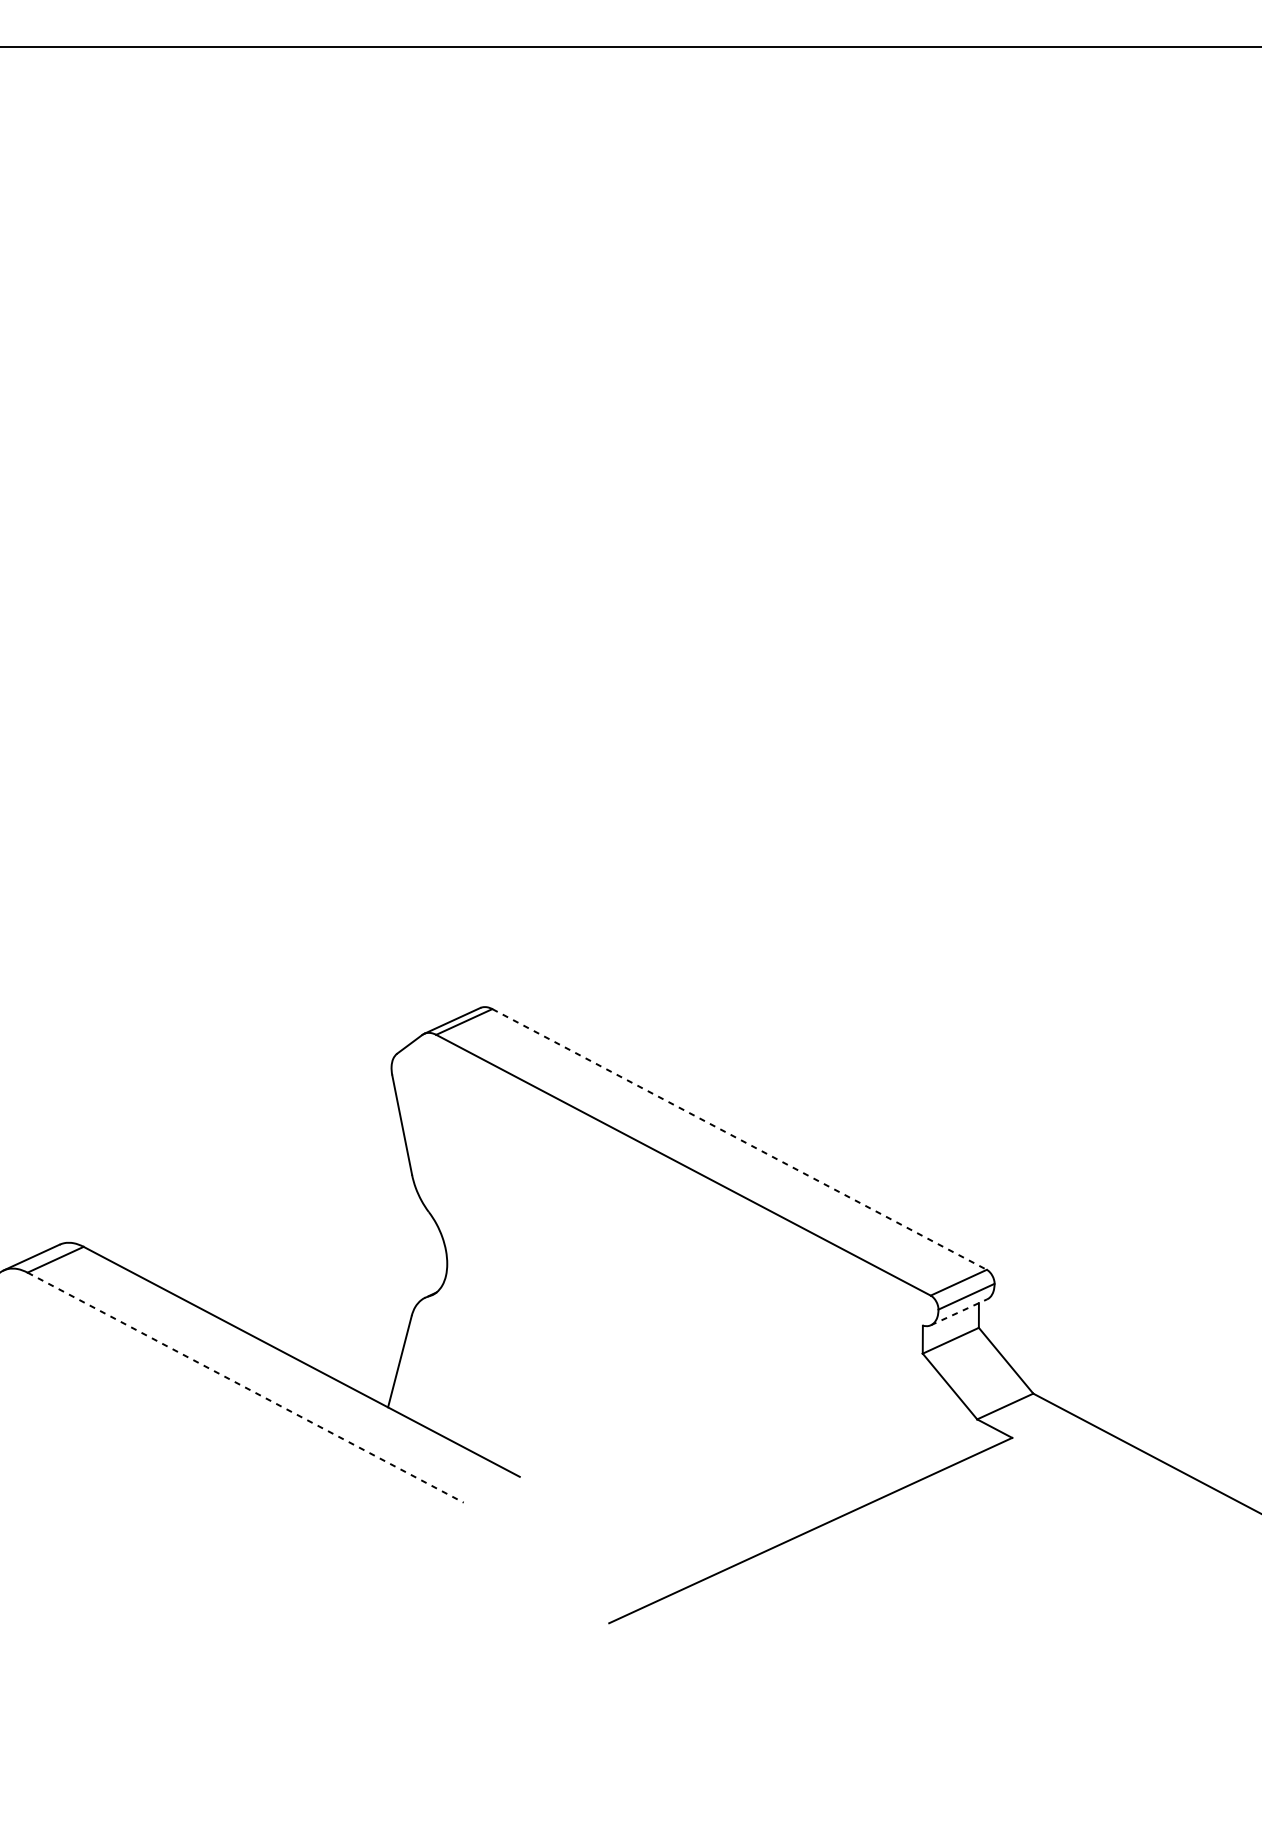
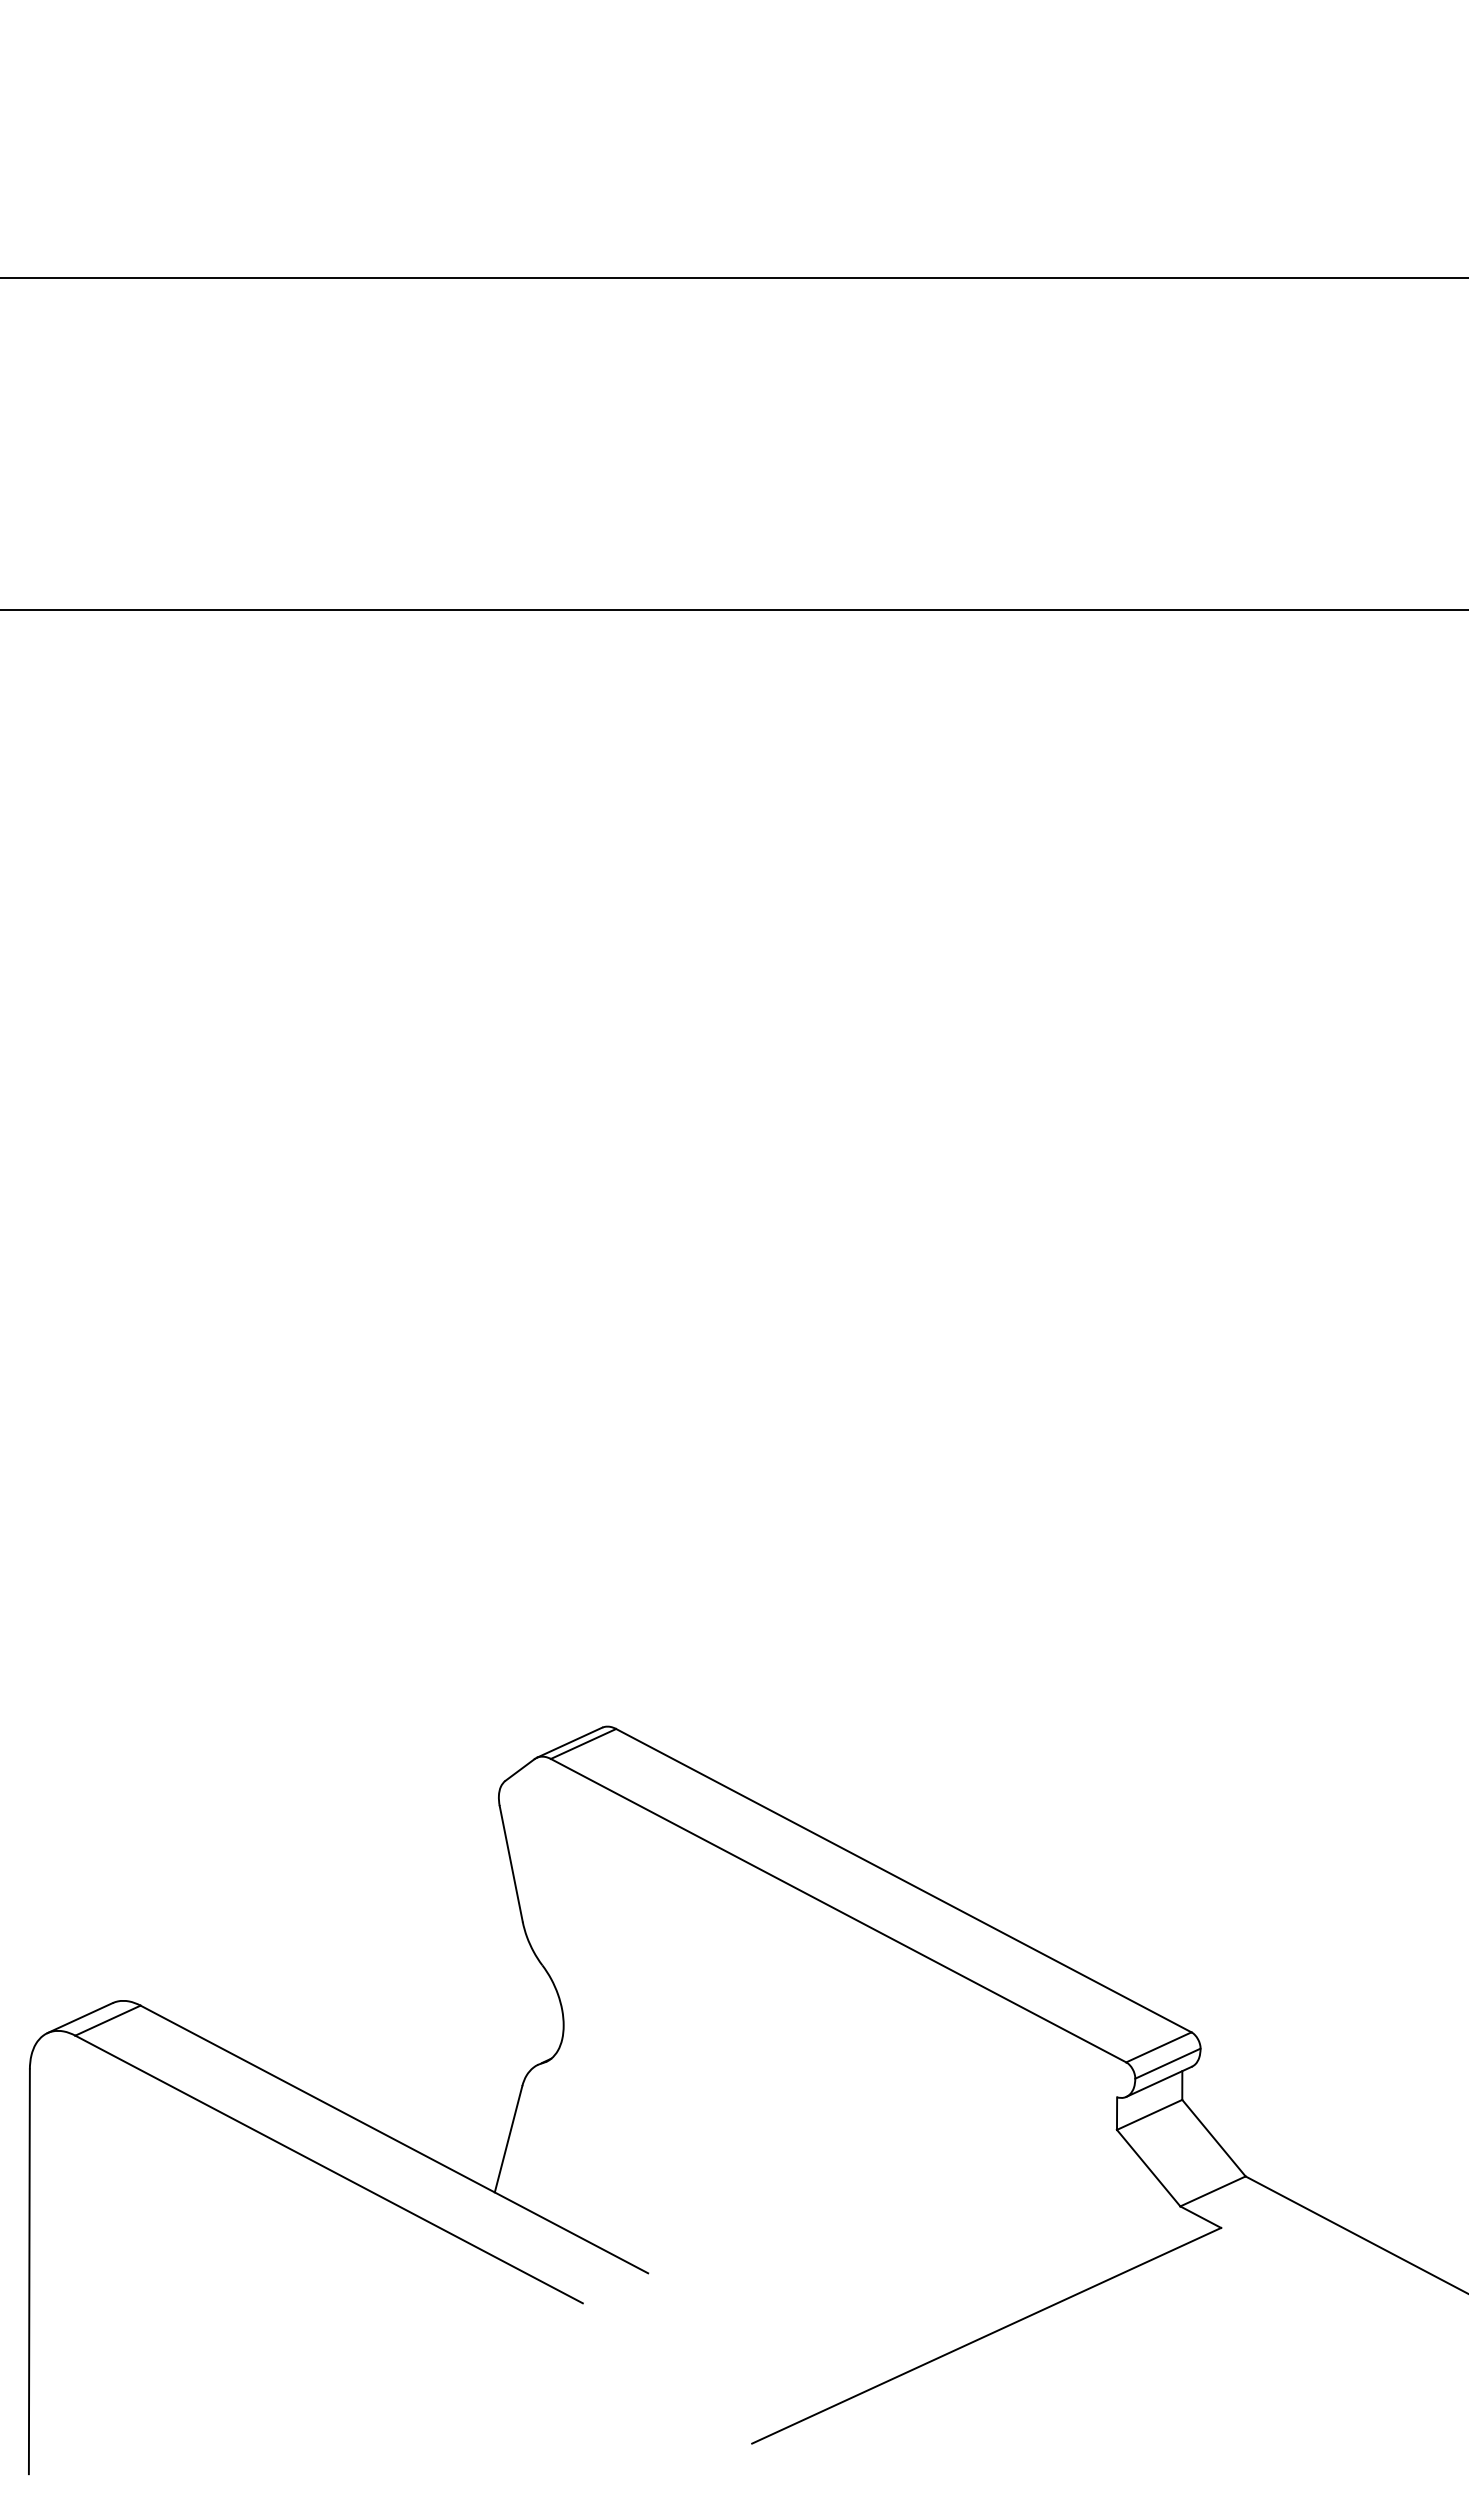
line: (740, 1139) -> (904, 1880), dashed -> solid
line: (959, 1312) -> (1159, 2081), dashed -> solid
line: (245, 1387) -> (329, 2169), dashed -> solid

